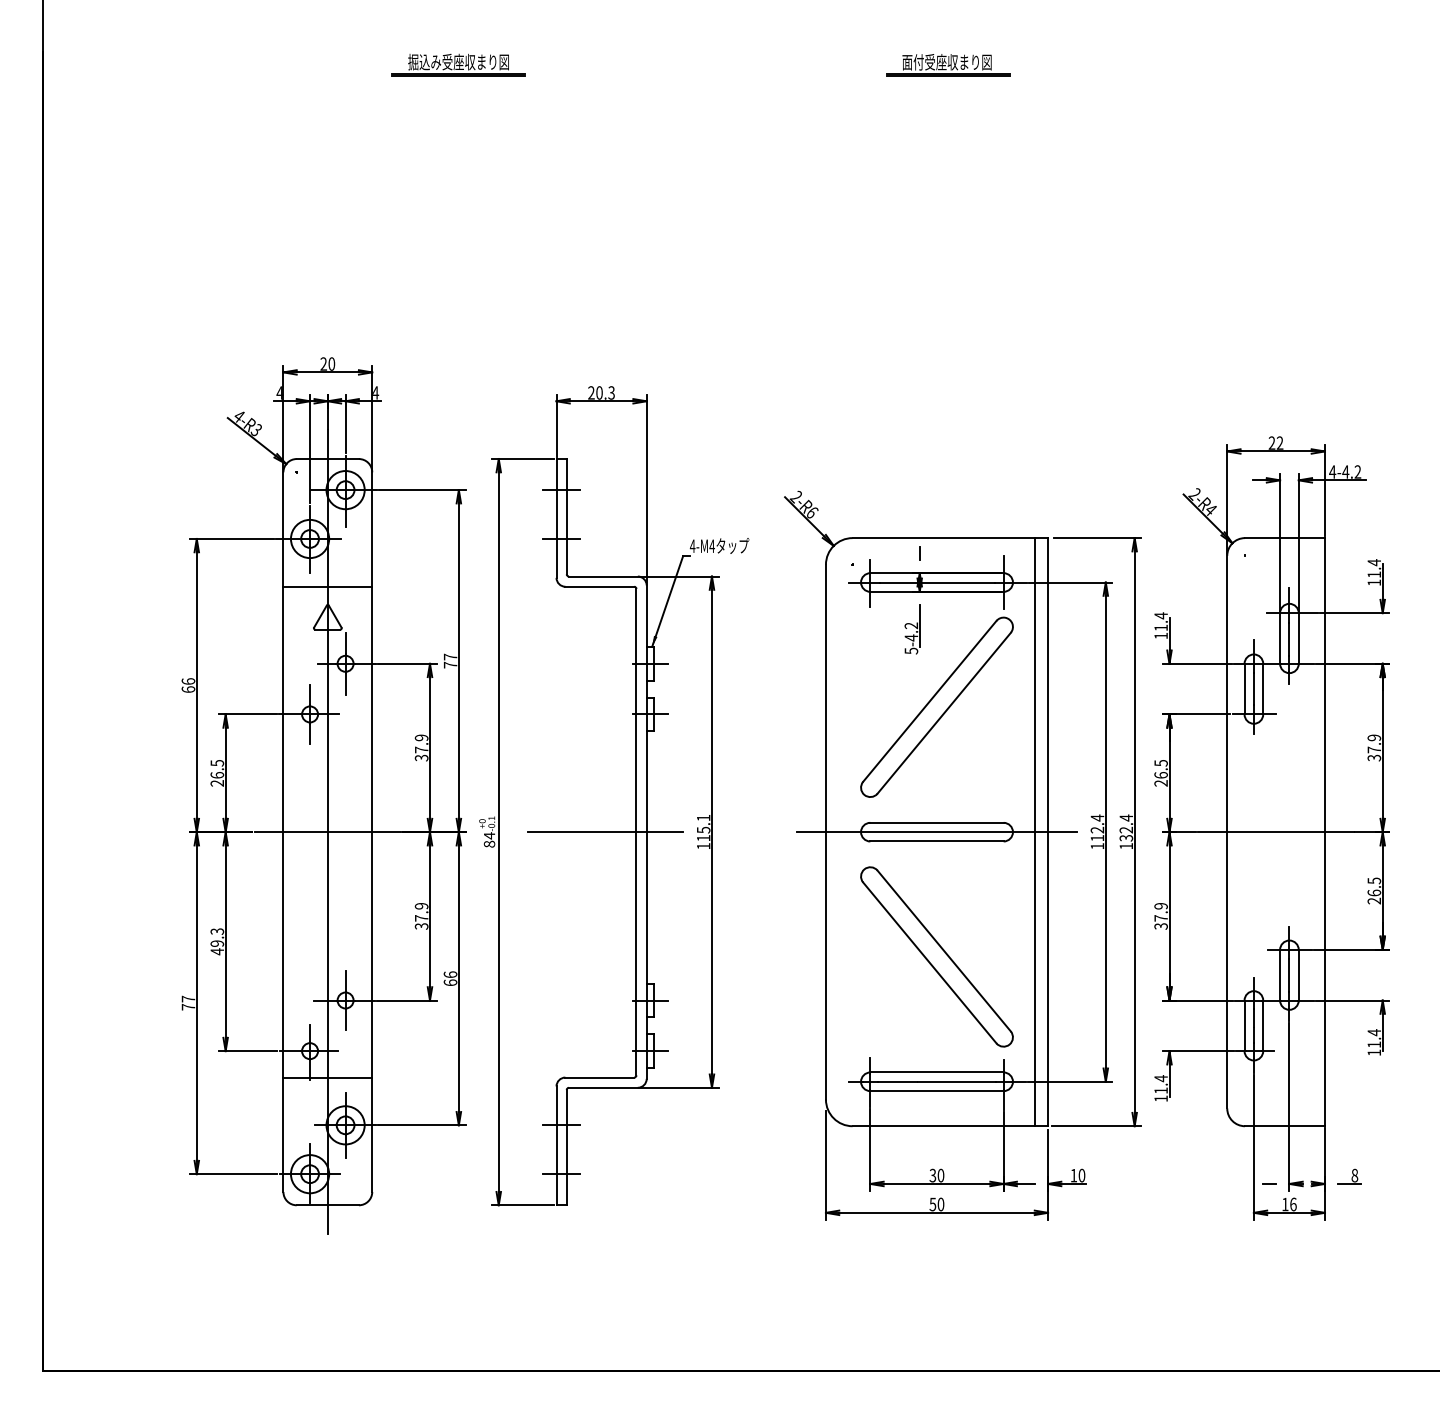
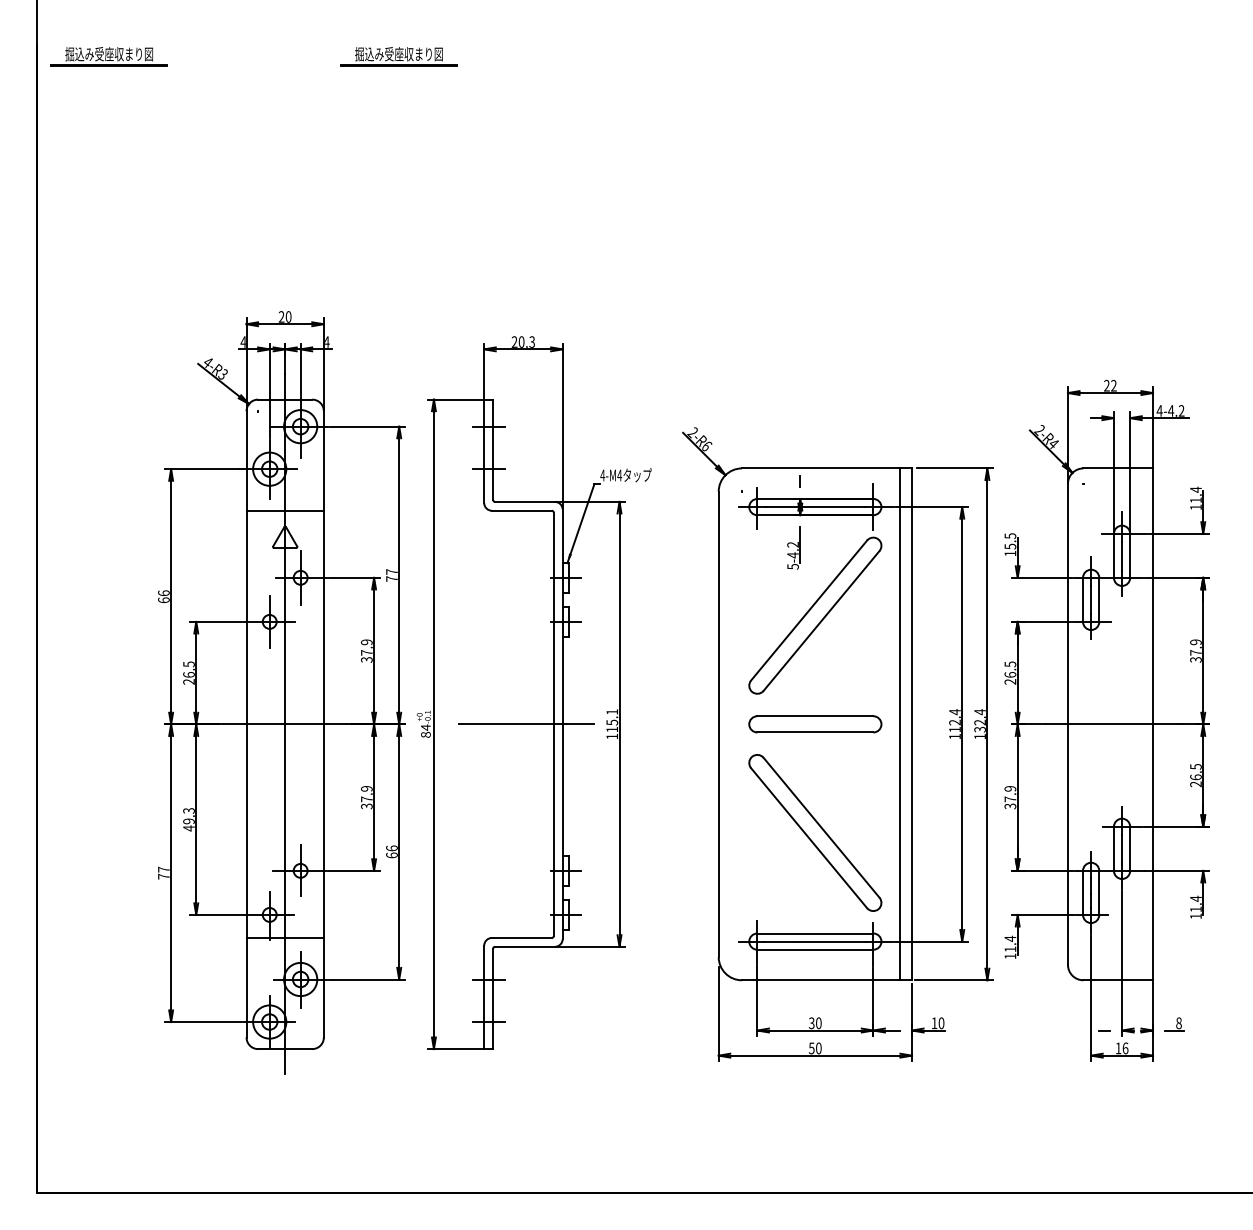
part: (125, 64) -> (109, 56), added
part: (948, 65) -> (825, 57), removed
text: (1160, 621) -> (1009, 541), 11.4 -> 15.5
line: (936, 832) -> (814, 724), removed

